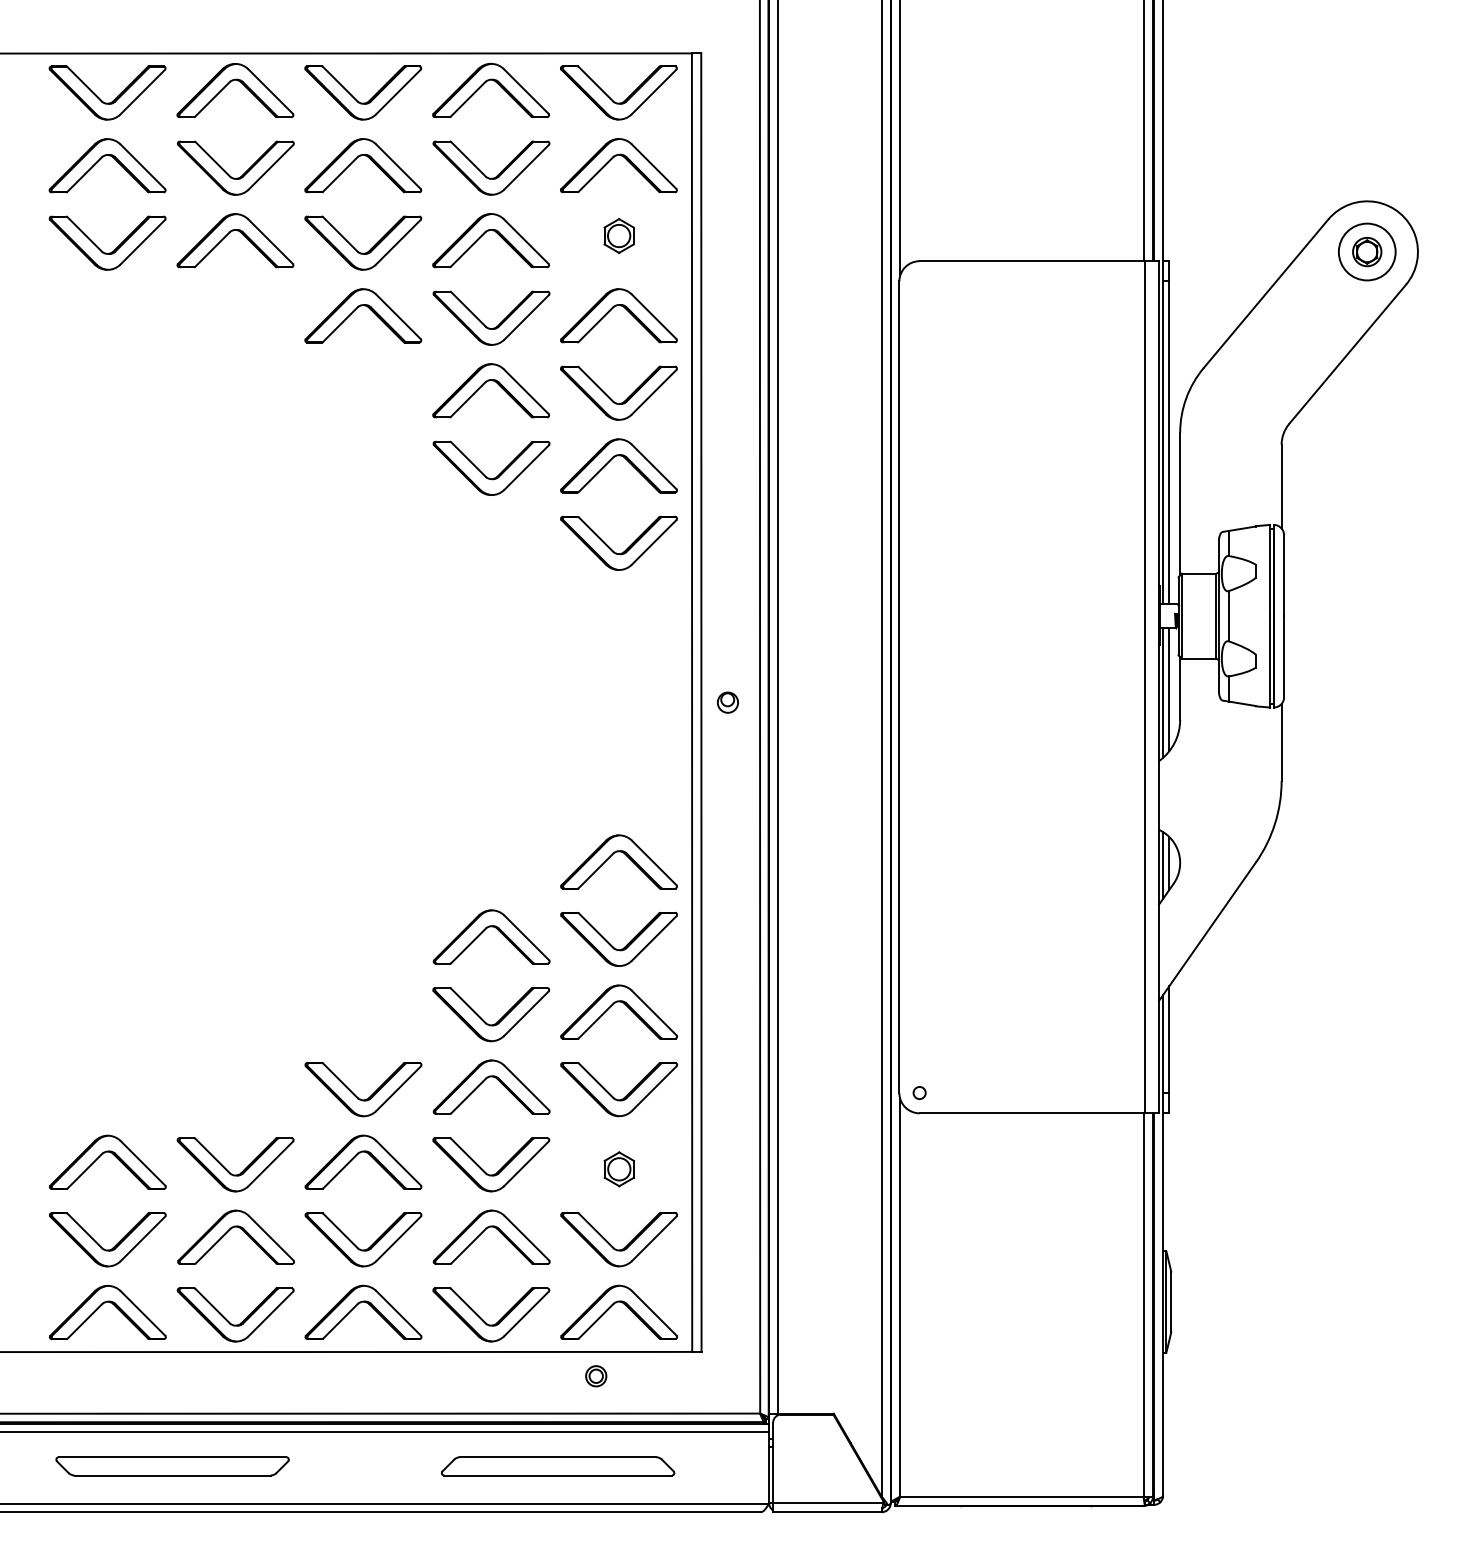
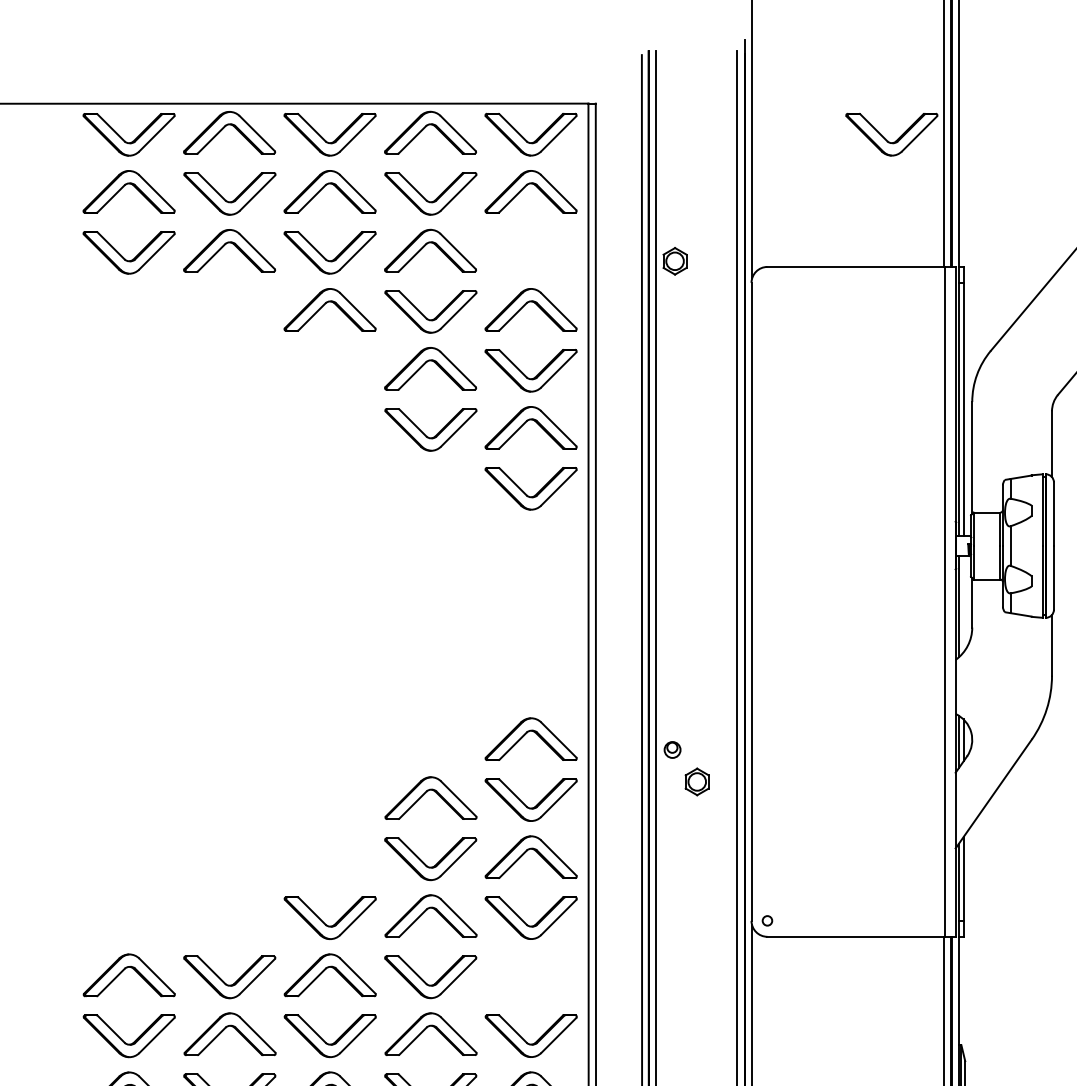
part: (1070, 98) -> (886, 139), added
part: (618, 235) -> (674, 260), moved
line: (1169, 689) -> (963, 603), removed
part: (727, 702) -> (672, 749), moved
part: (618, 1169) -> (696, 782), moved

